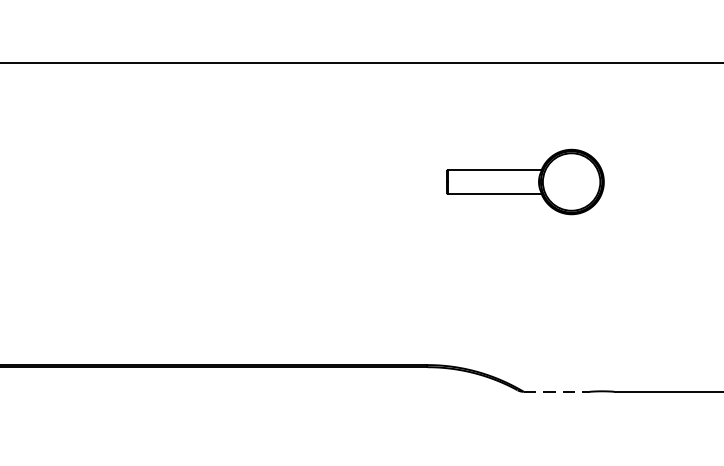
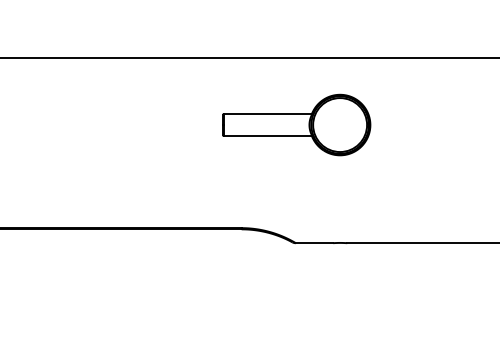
part: (524, 181) -> (296, 124), size x1.67
line: (556, 392) -> (314, 243), dashed -> solid

